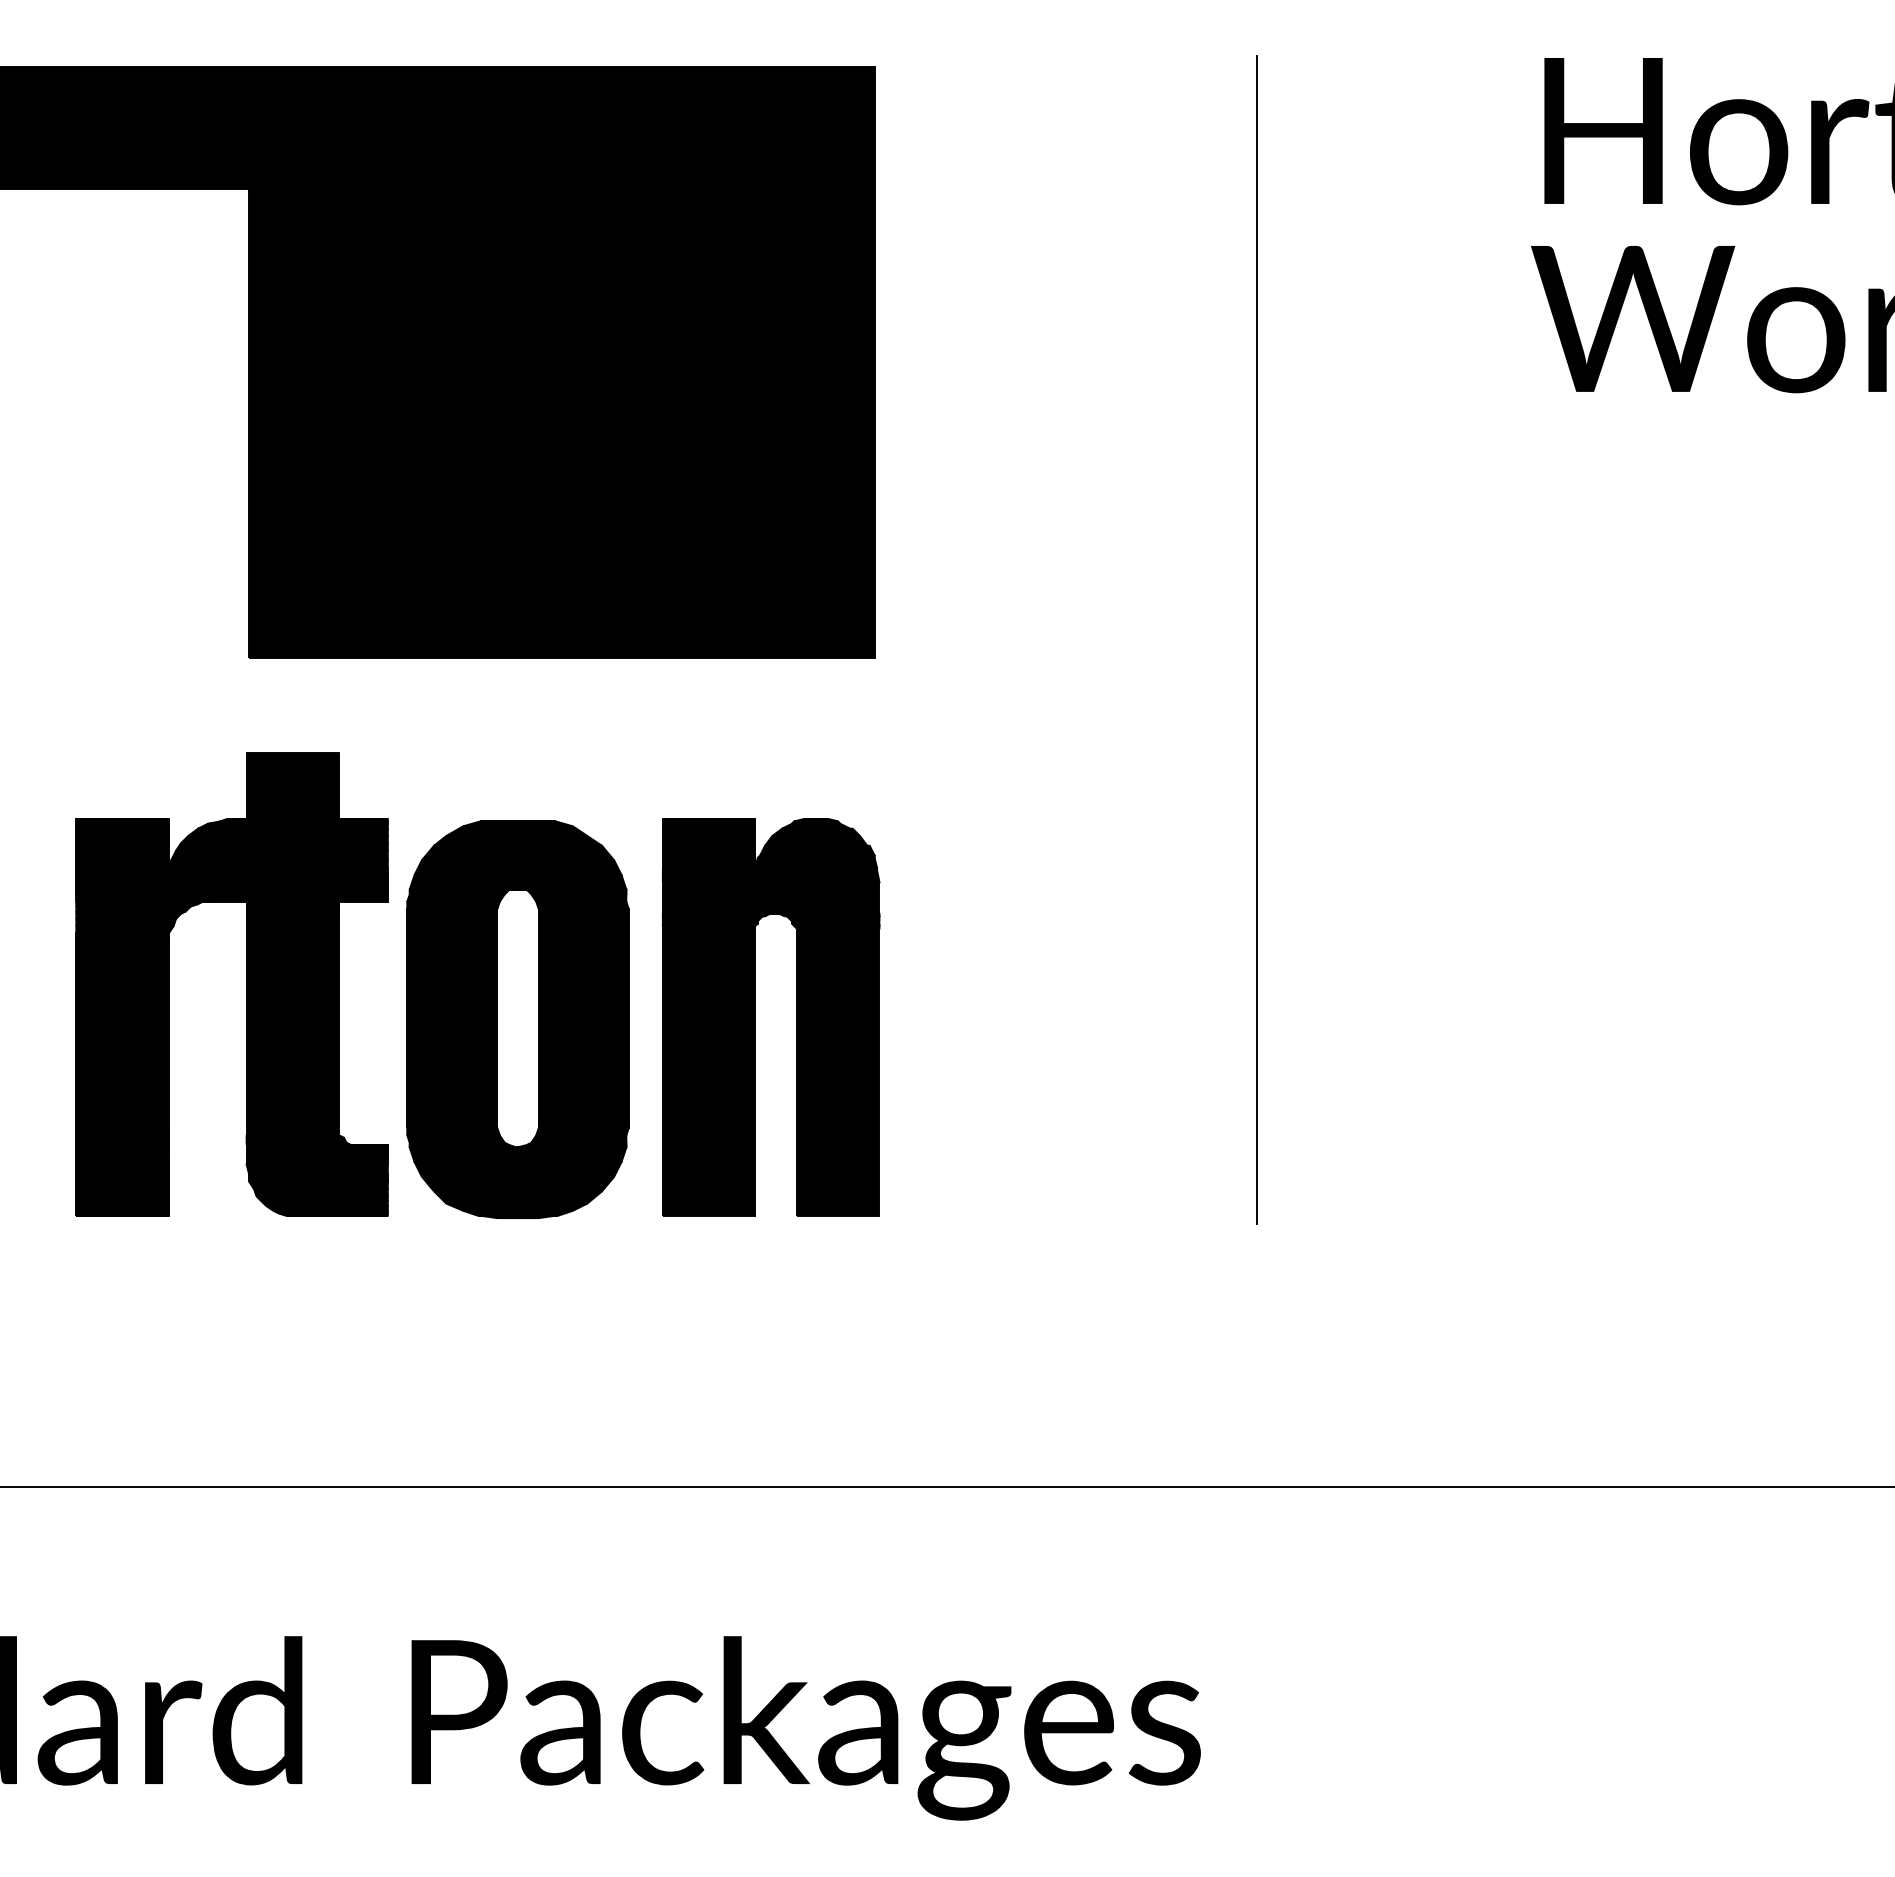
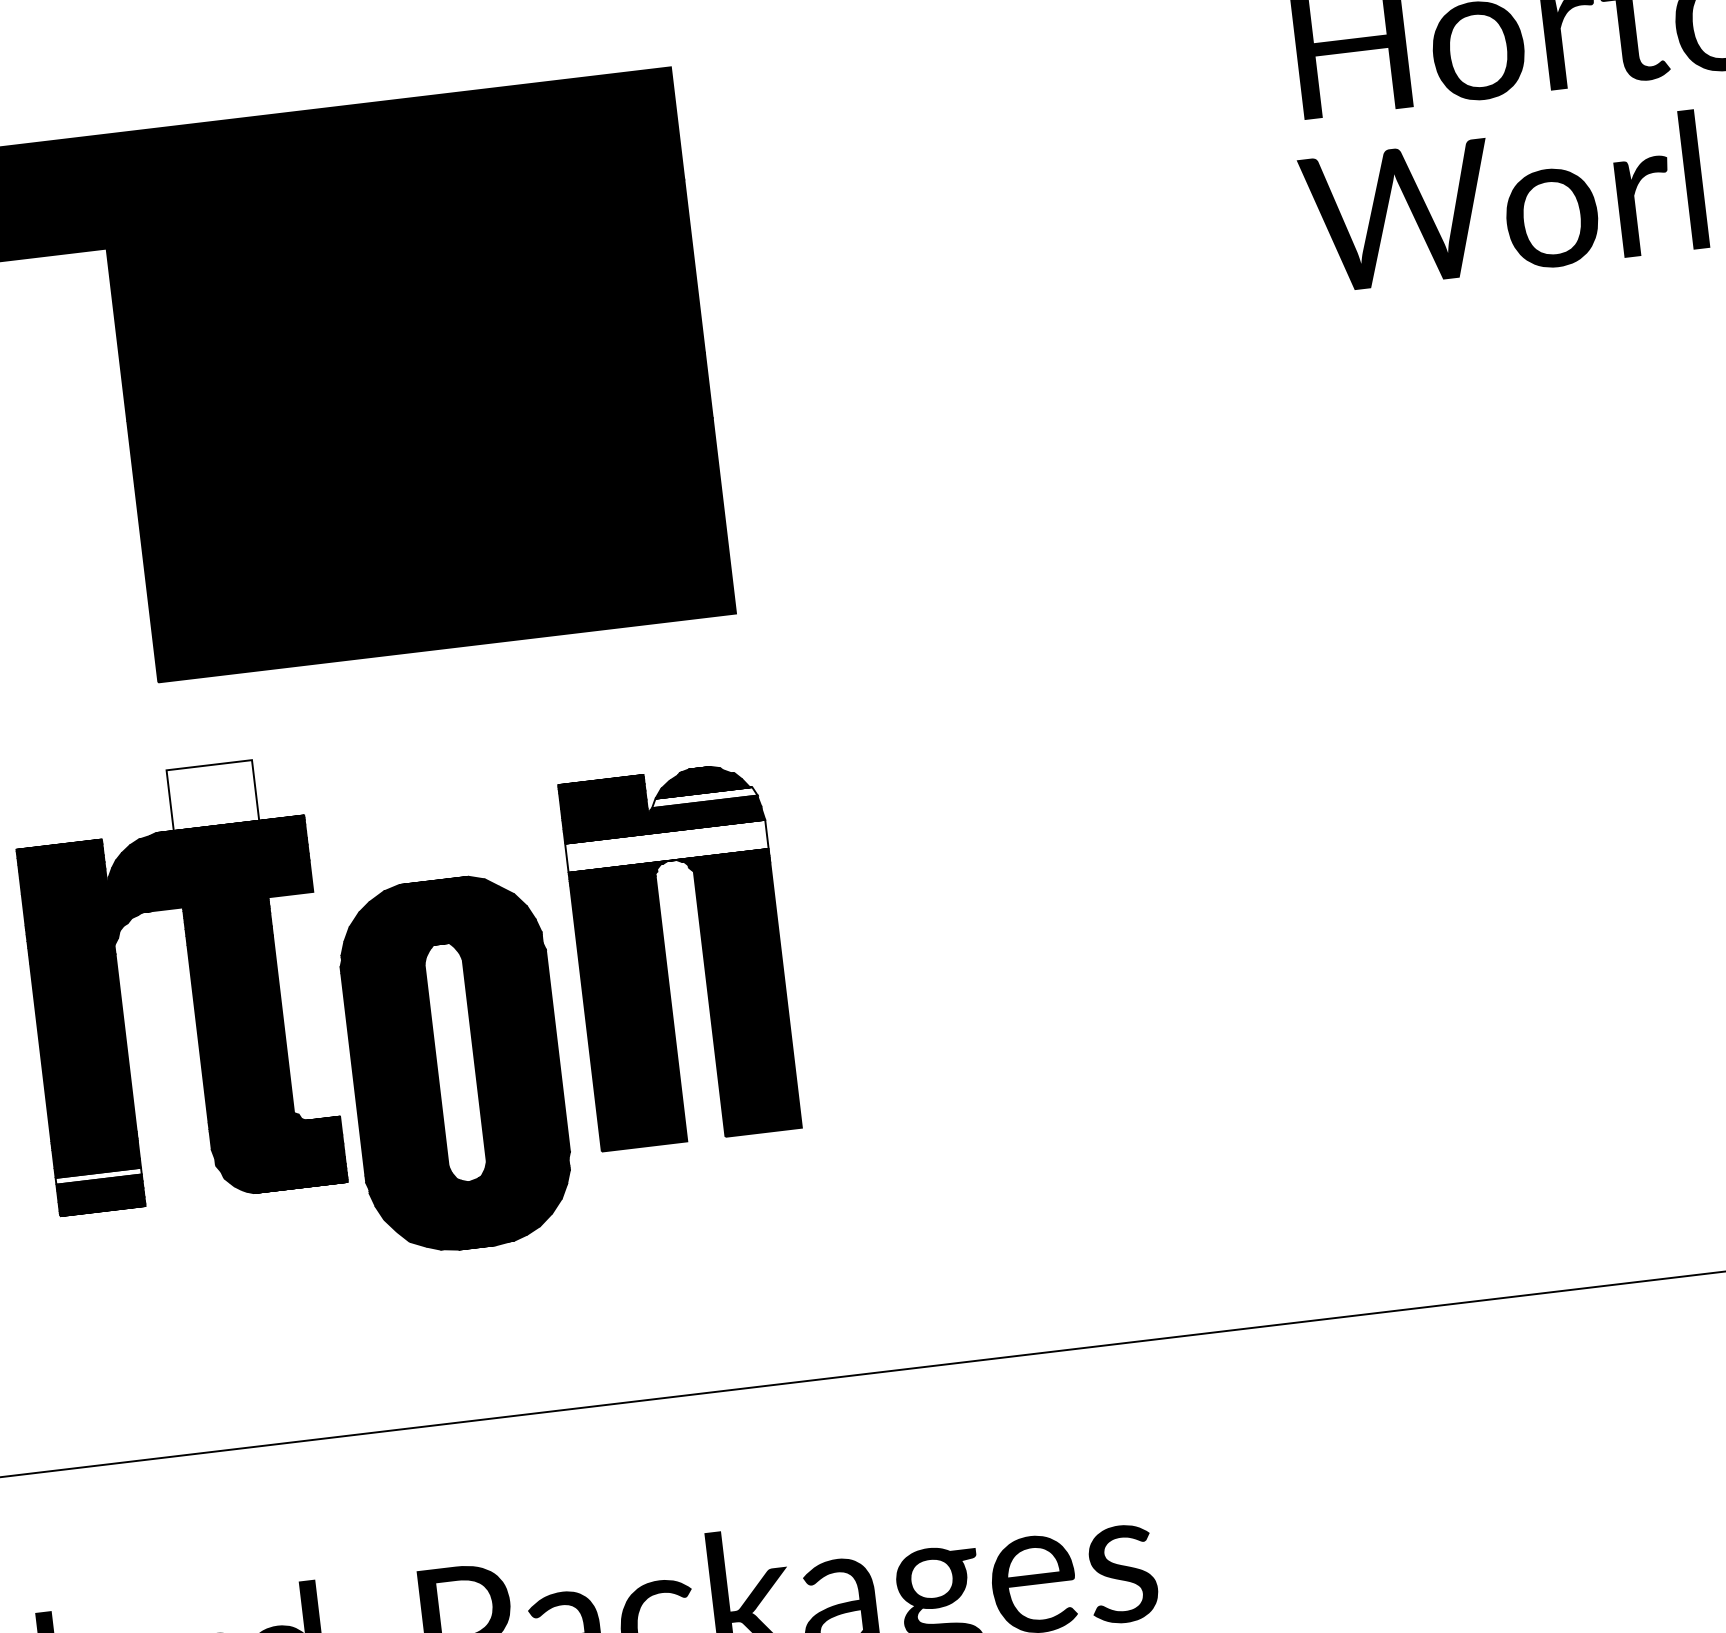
line: (1257, 640) -> (1087, 554), removed
fill: (292, 785) -> (212, 795), removed
fill: (817, 850) -> (704, 797), removed
fill: (770, 897) -> (666, 845), removed
part: (517, 1019) -> (455, 1063), moved
fill: (122, 1177) -> (98, 1175), removed

